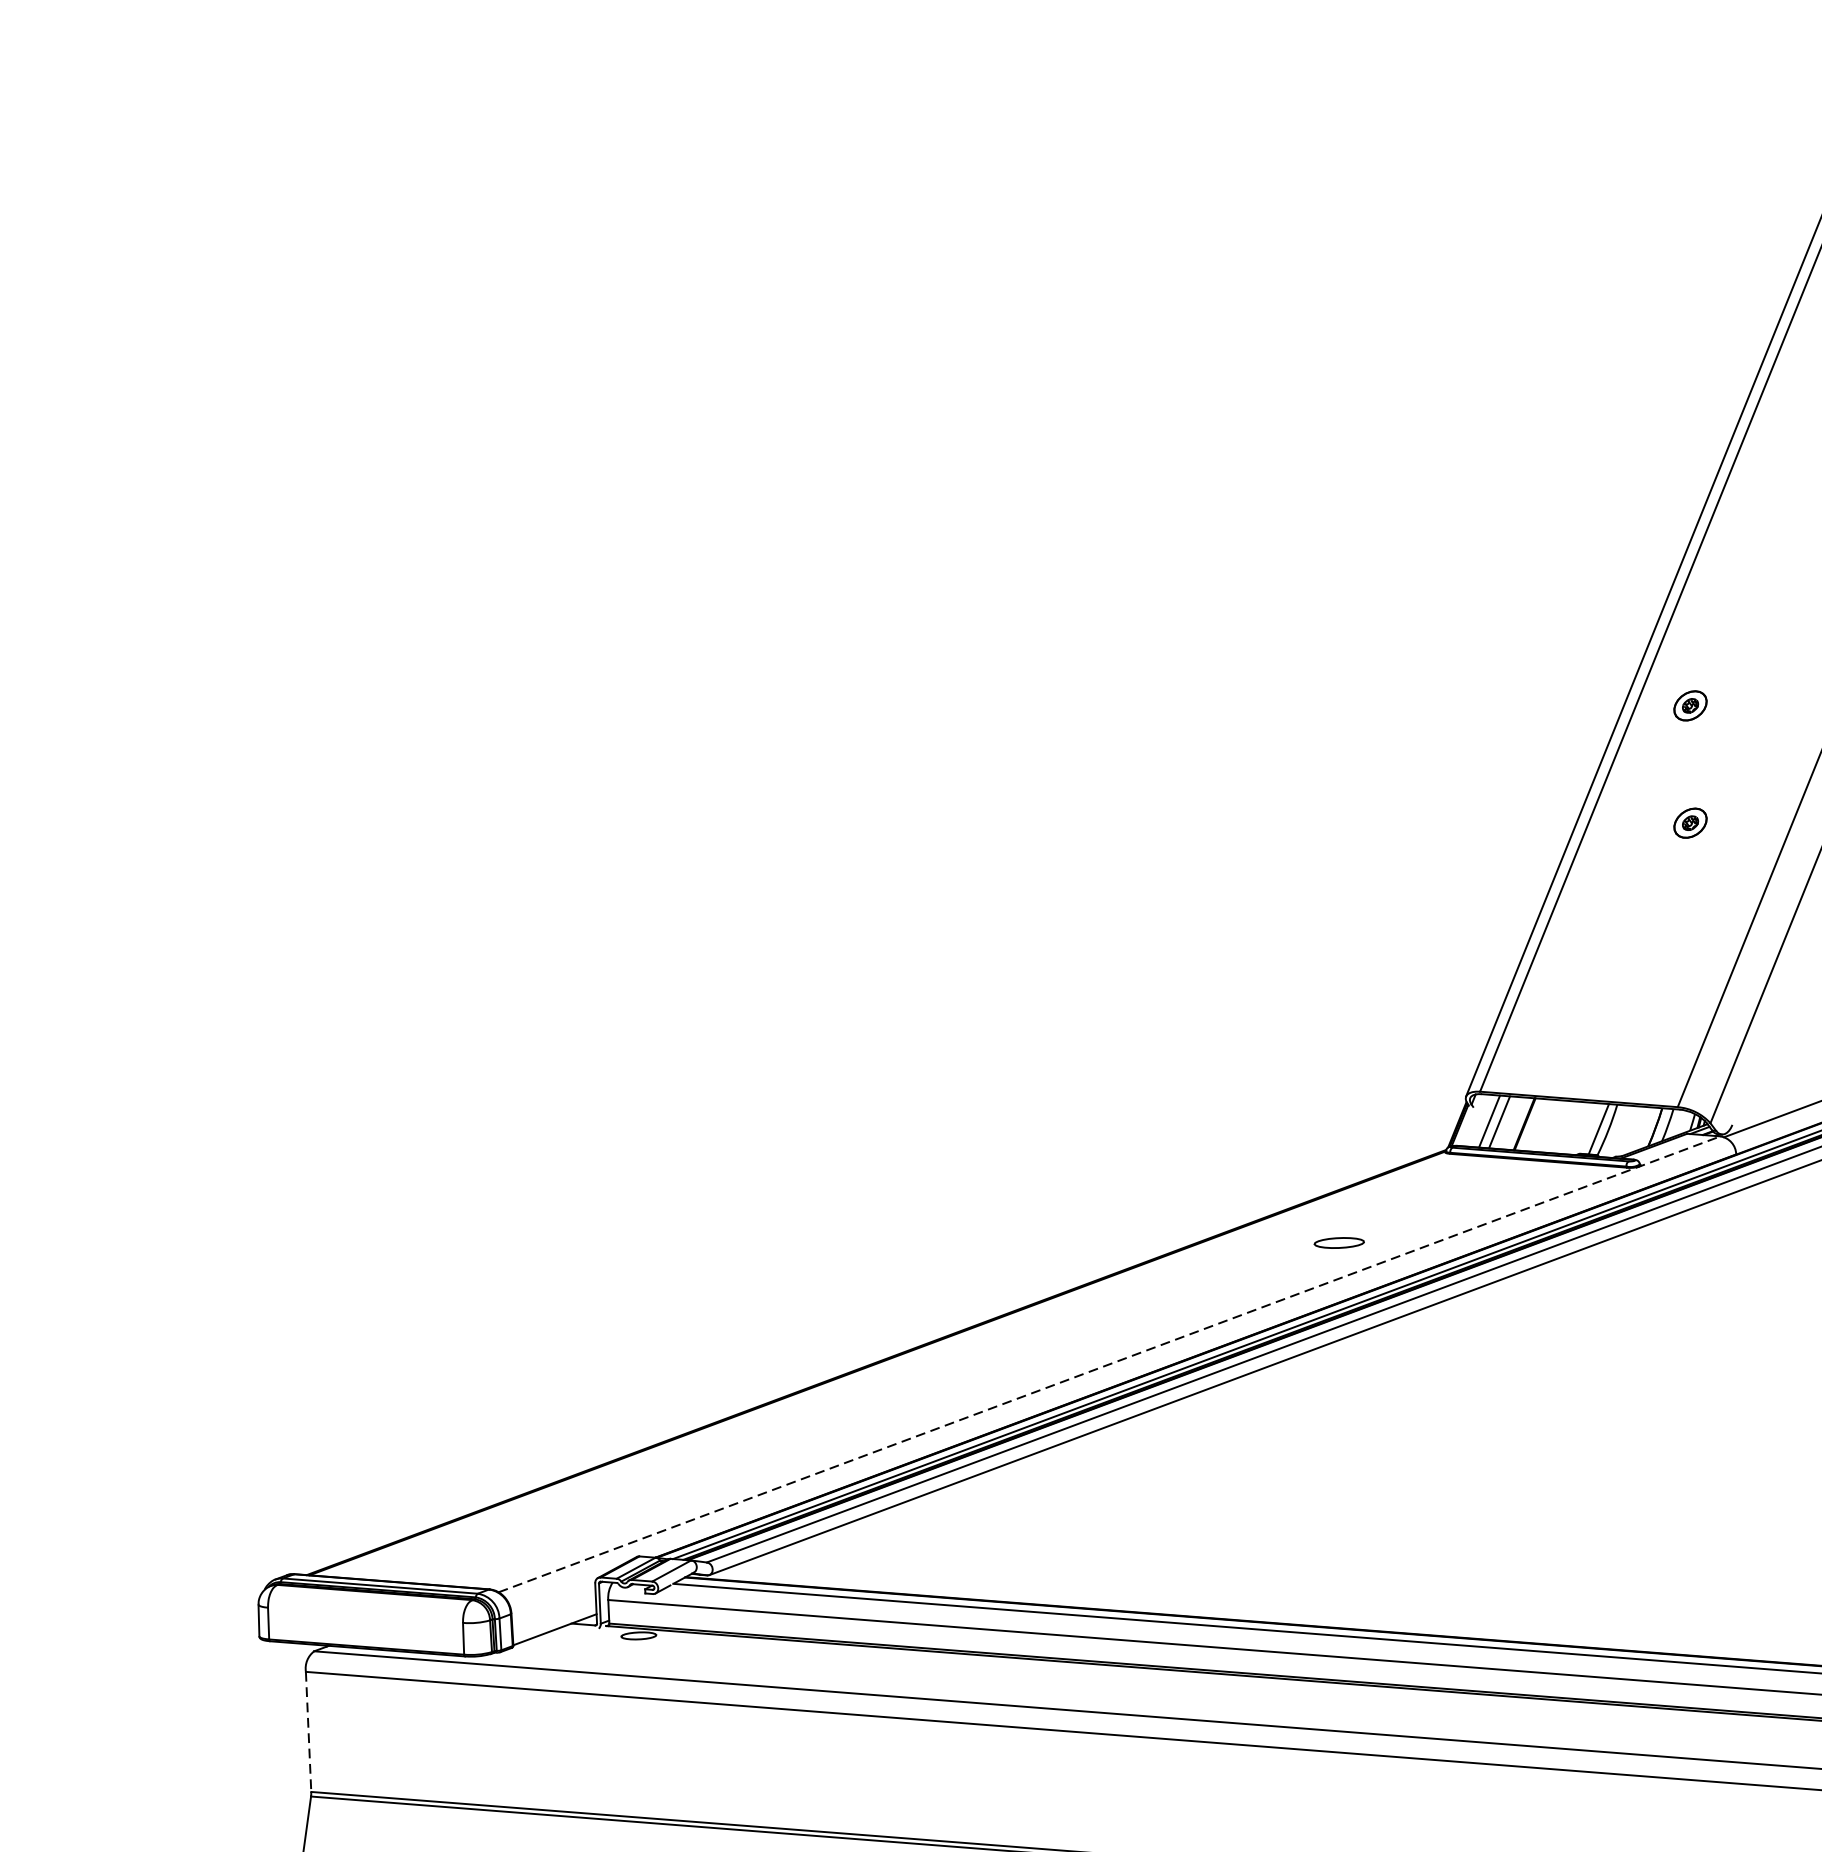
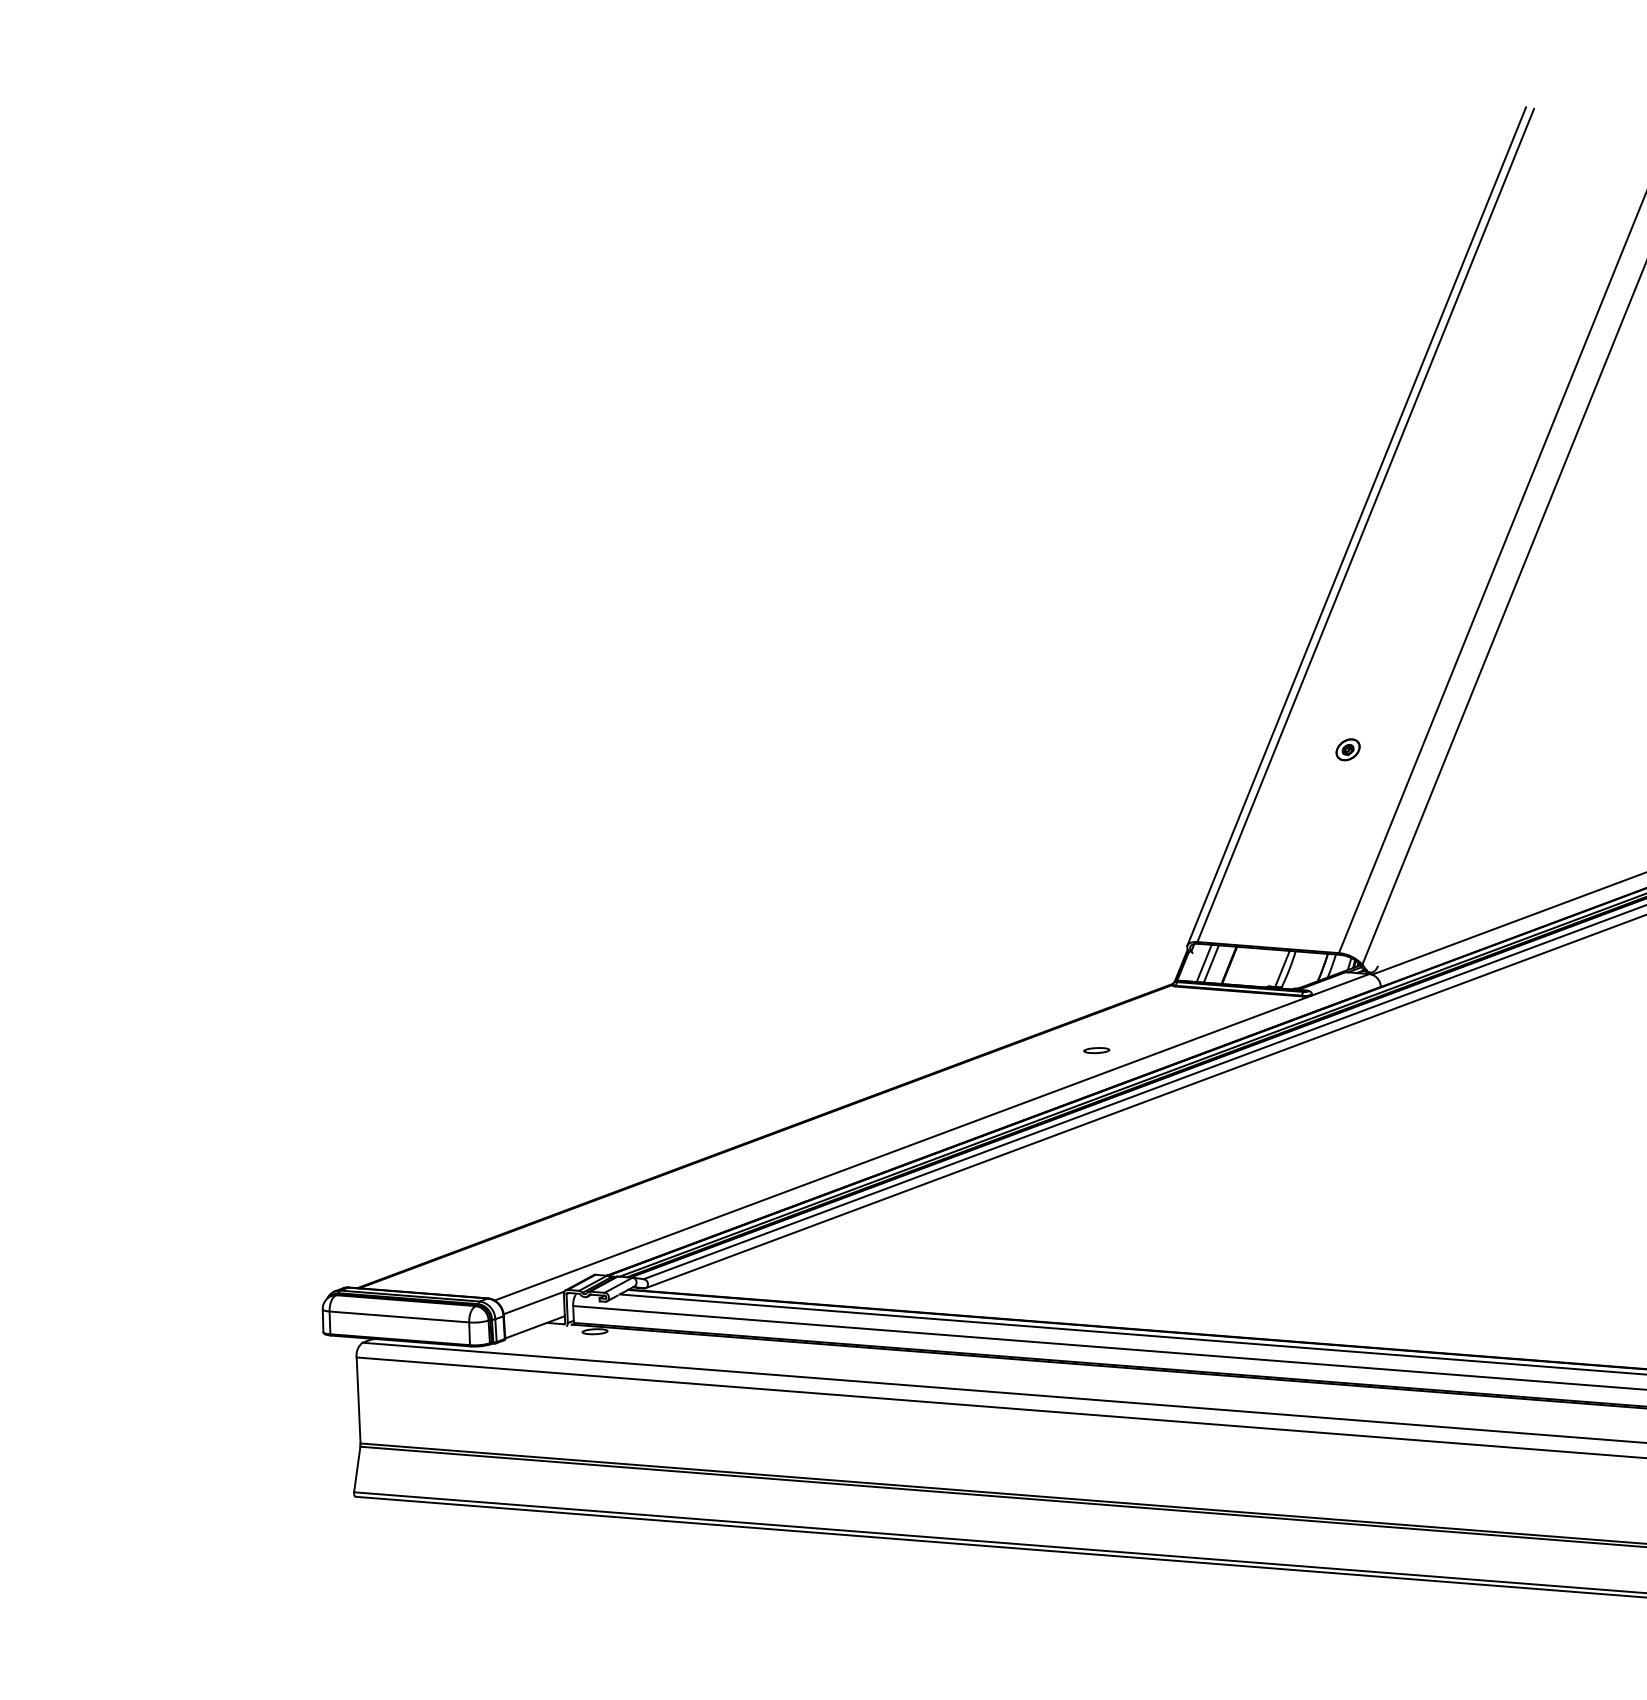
part: (1689, 705) -> (1347, 665), removed
part: (1339, 1243) -> (1096, 1050), size x0.71
line: (1110, 1364) -> (932, 1137), dashed -> solid
line: (552, 1595) -> (533, 1302), added
line: (365, 1614) -> (399, 1316), added
line: (308, 1731) -> (358, 1400), dashed -> solid

